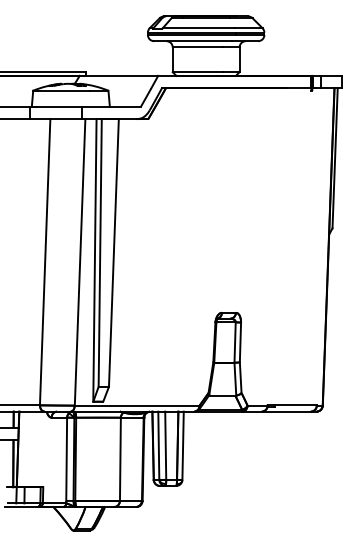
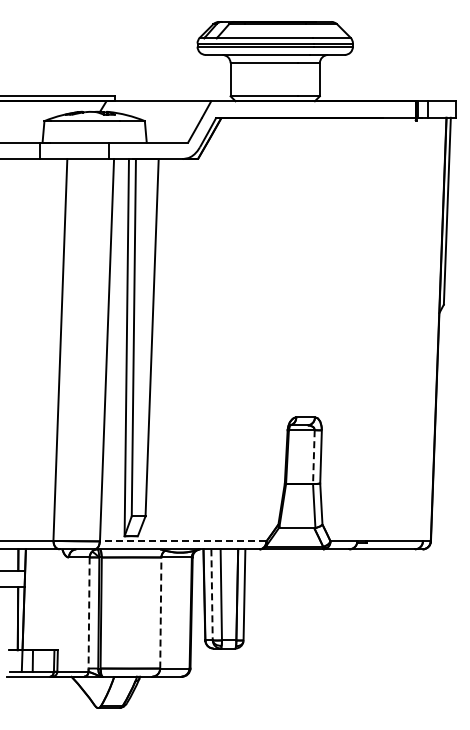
line: (234, 342) -> (313, 457), solid -> dashed
line: (136, 405) -> (182, 541), solid -> dashed
line: (159, 445) -> (212, 594), solid -> dashed
line: (66, 459) -> (89, 613), solid -> dashed
line: (120, 459) -> (160, 613), solid -> dashed

